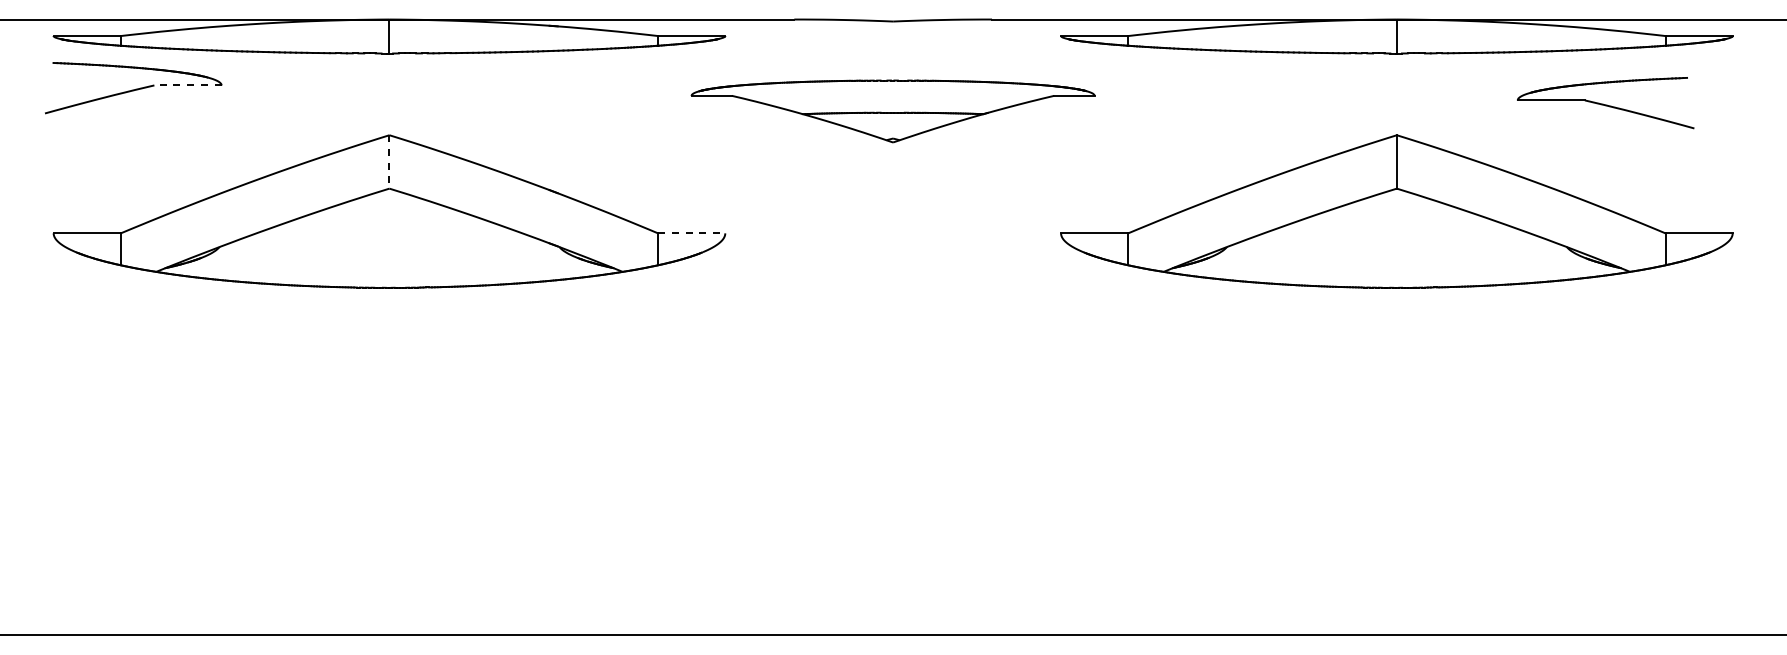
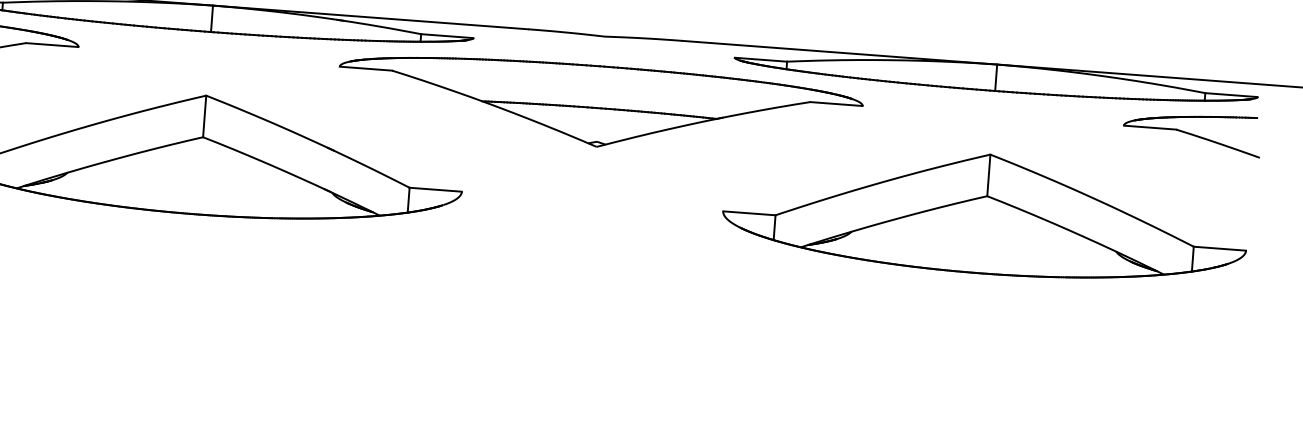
line: (187, 85) -> (51, 45), dashed -> solid
part: (1605, 103) -> (1192, 133), moved
part: (892, 111) -> (599, 106), size x1.67
line: (389, 161) -> (204, 116), dashed -> solid
line: (691, 233) -> (435, 189), dashed -> solid

